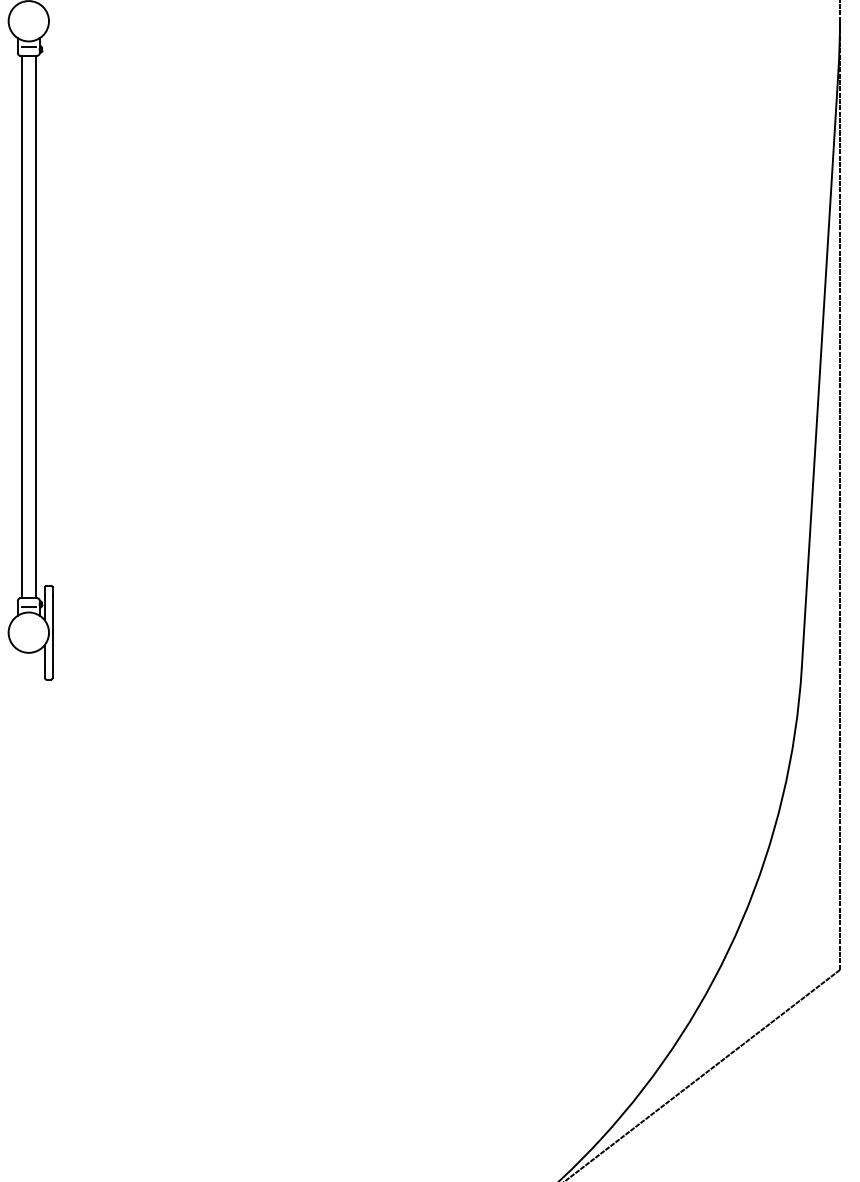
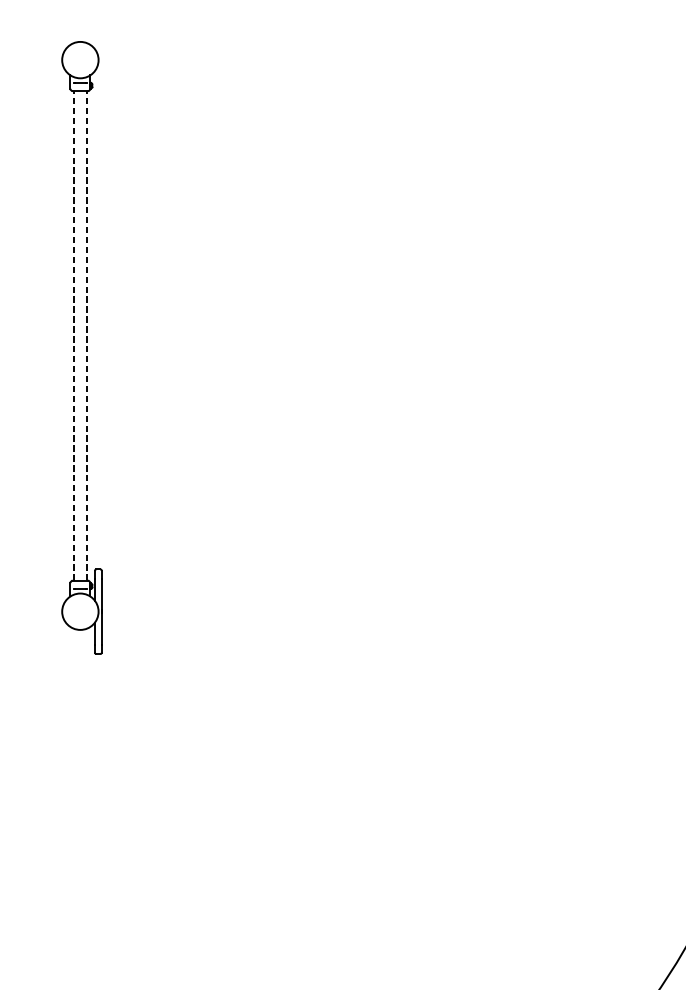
line: (21, 326) -> (73, 335), solid -> dashed
line: (35, 326) -> (86, 335), solid -> dashed

